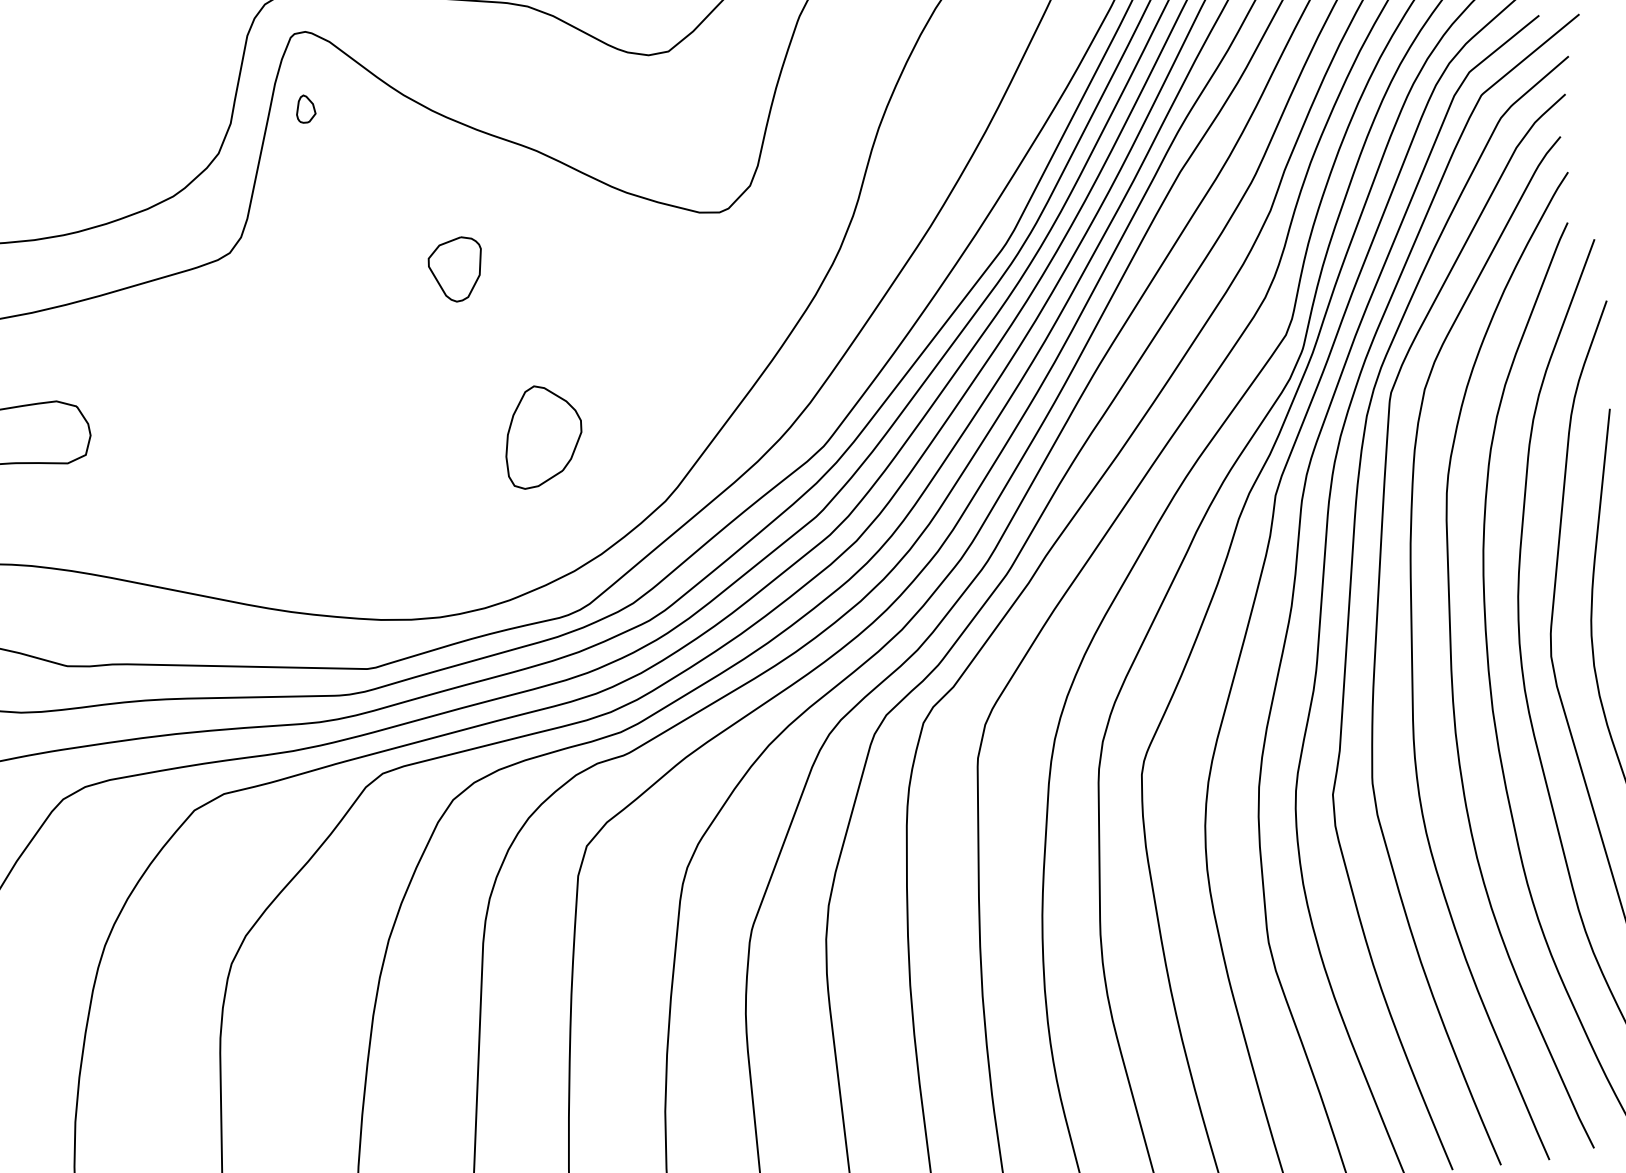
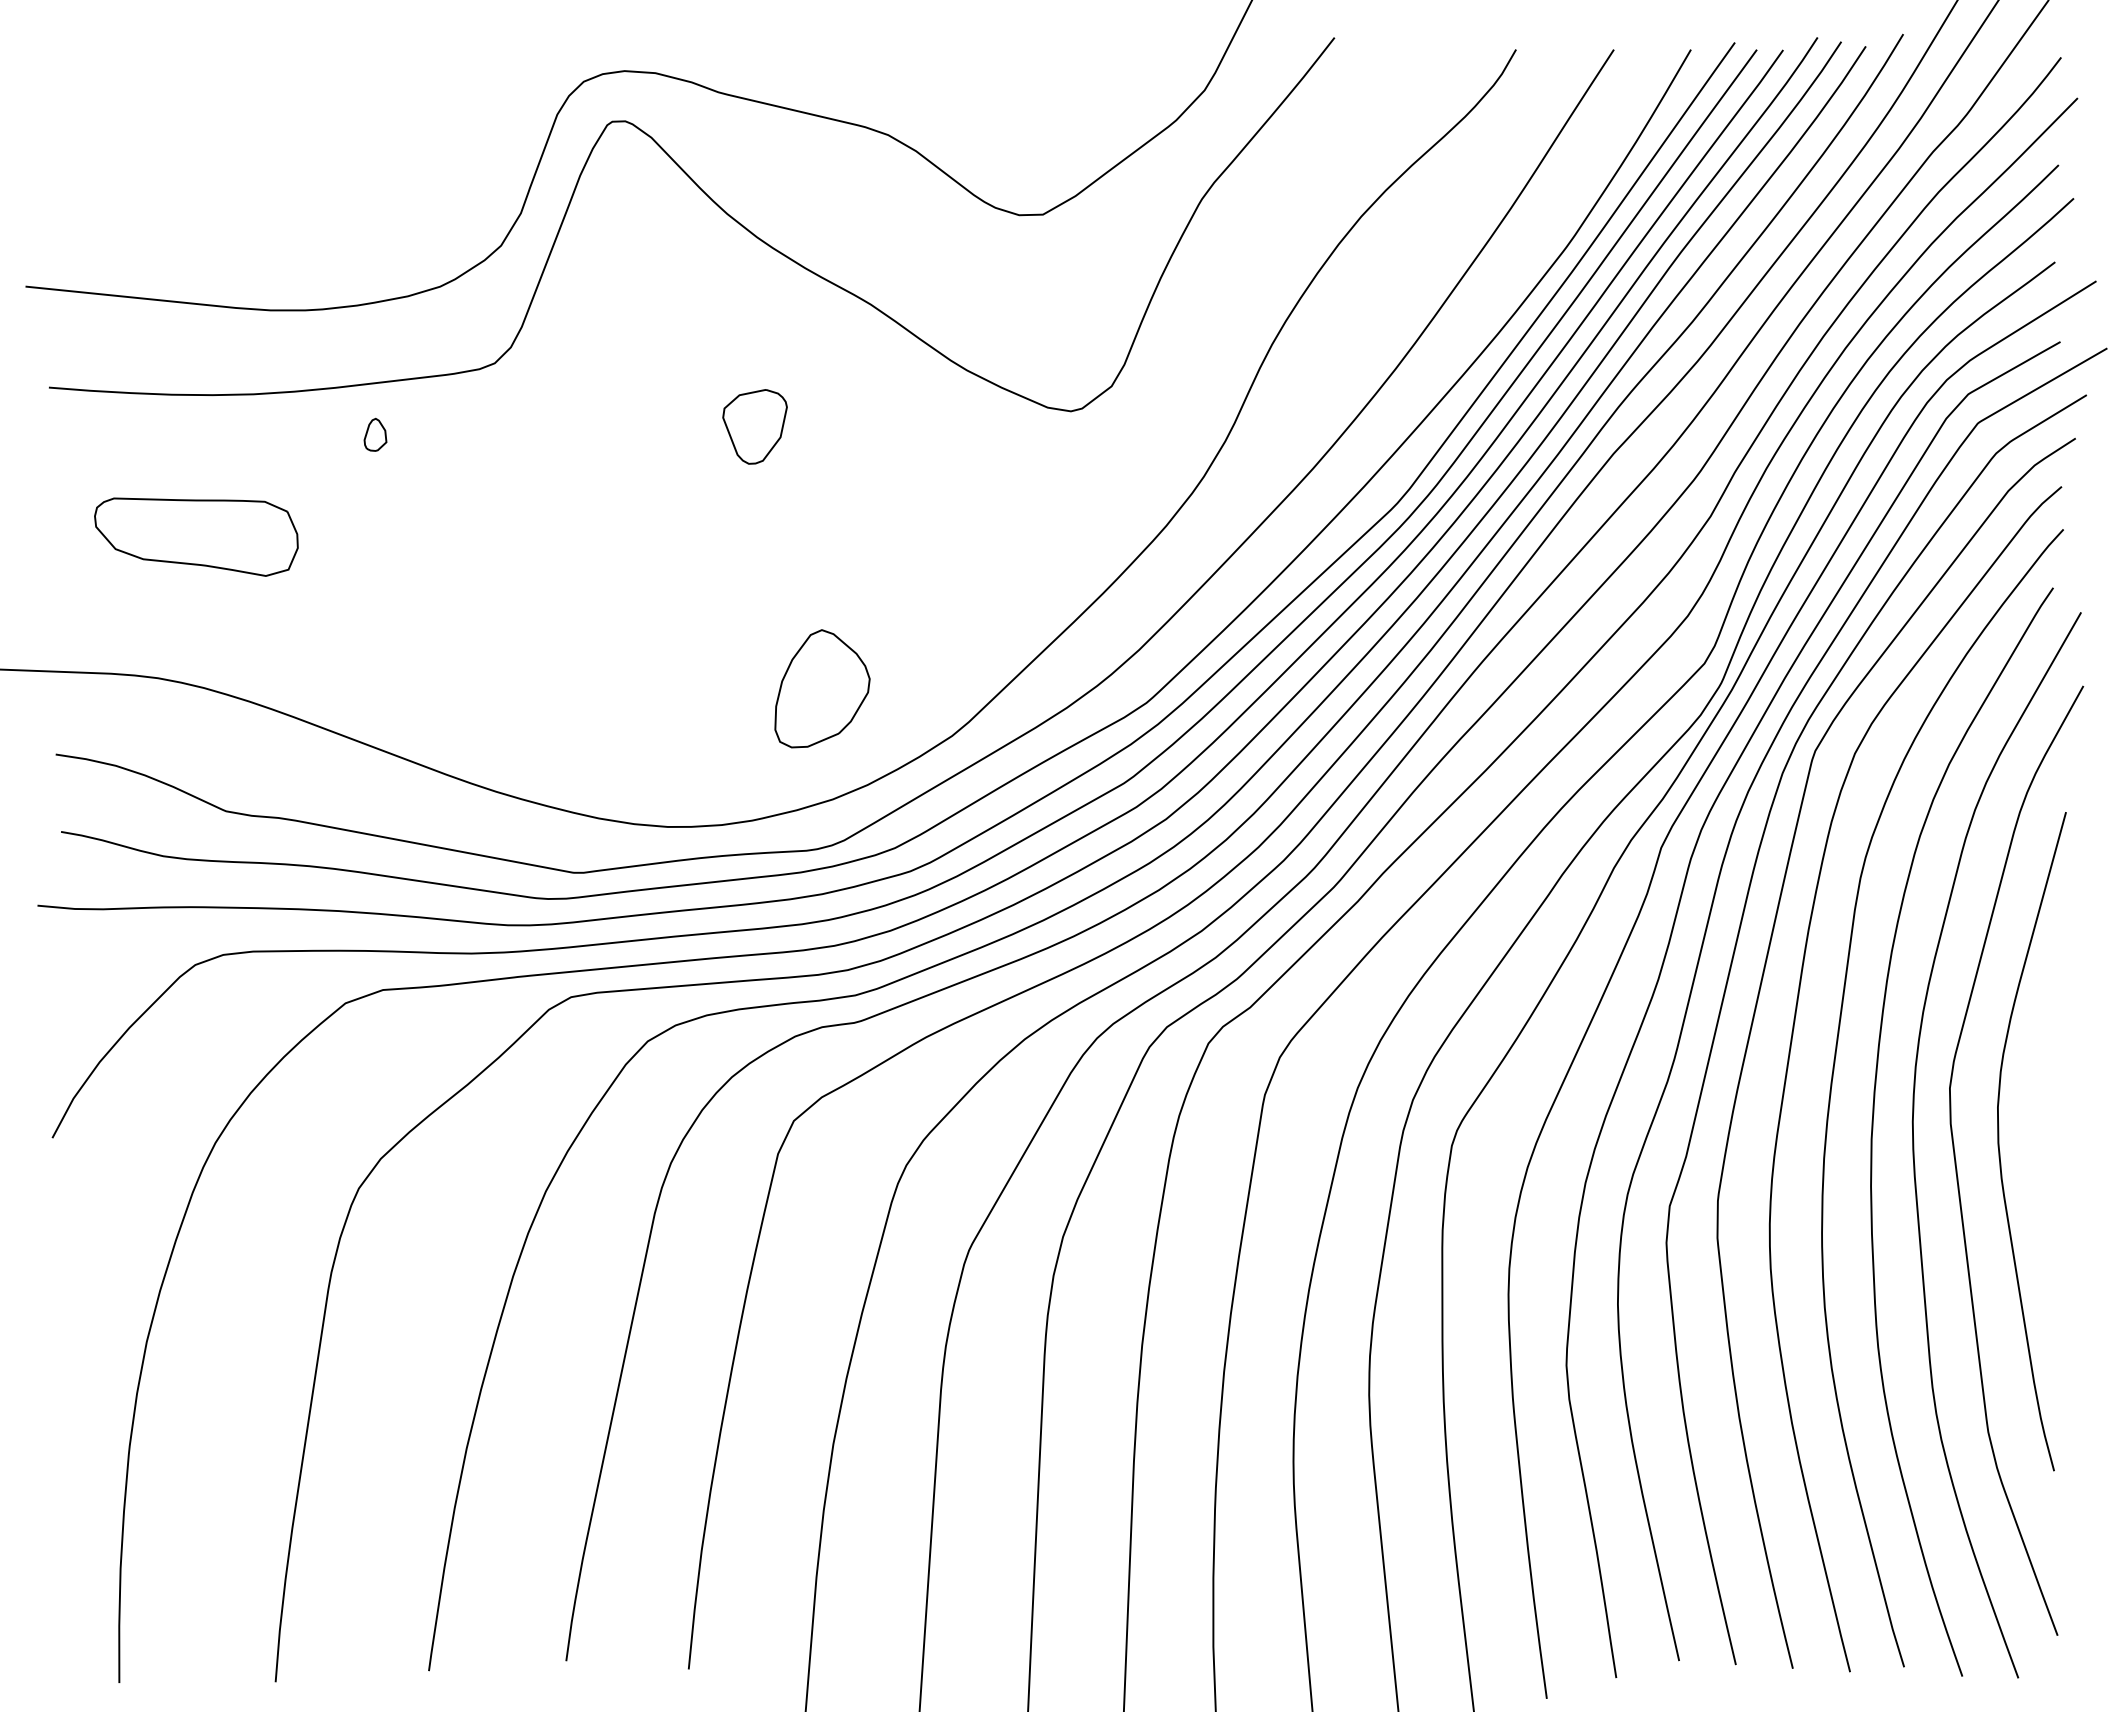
part: (305, 108) -> (375, 434), moved
part: (542, 435) -> (822, 688), moved

